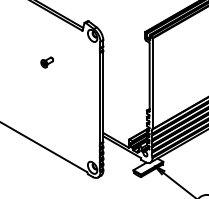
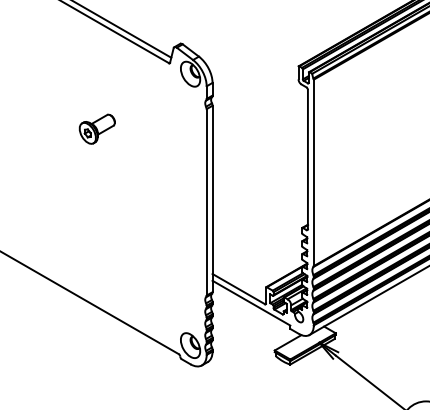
part: (46, 62) -> (95, 128), size x1.43

